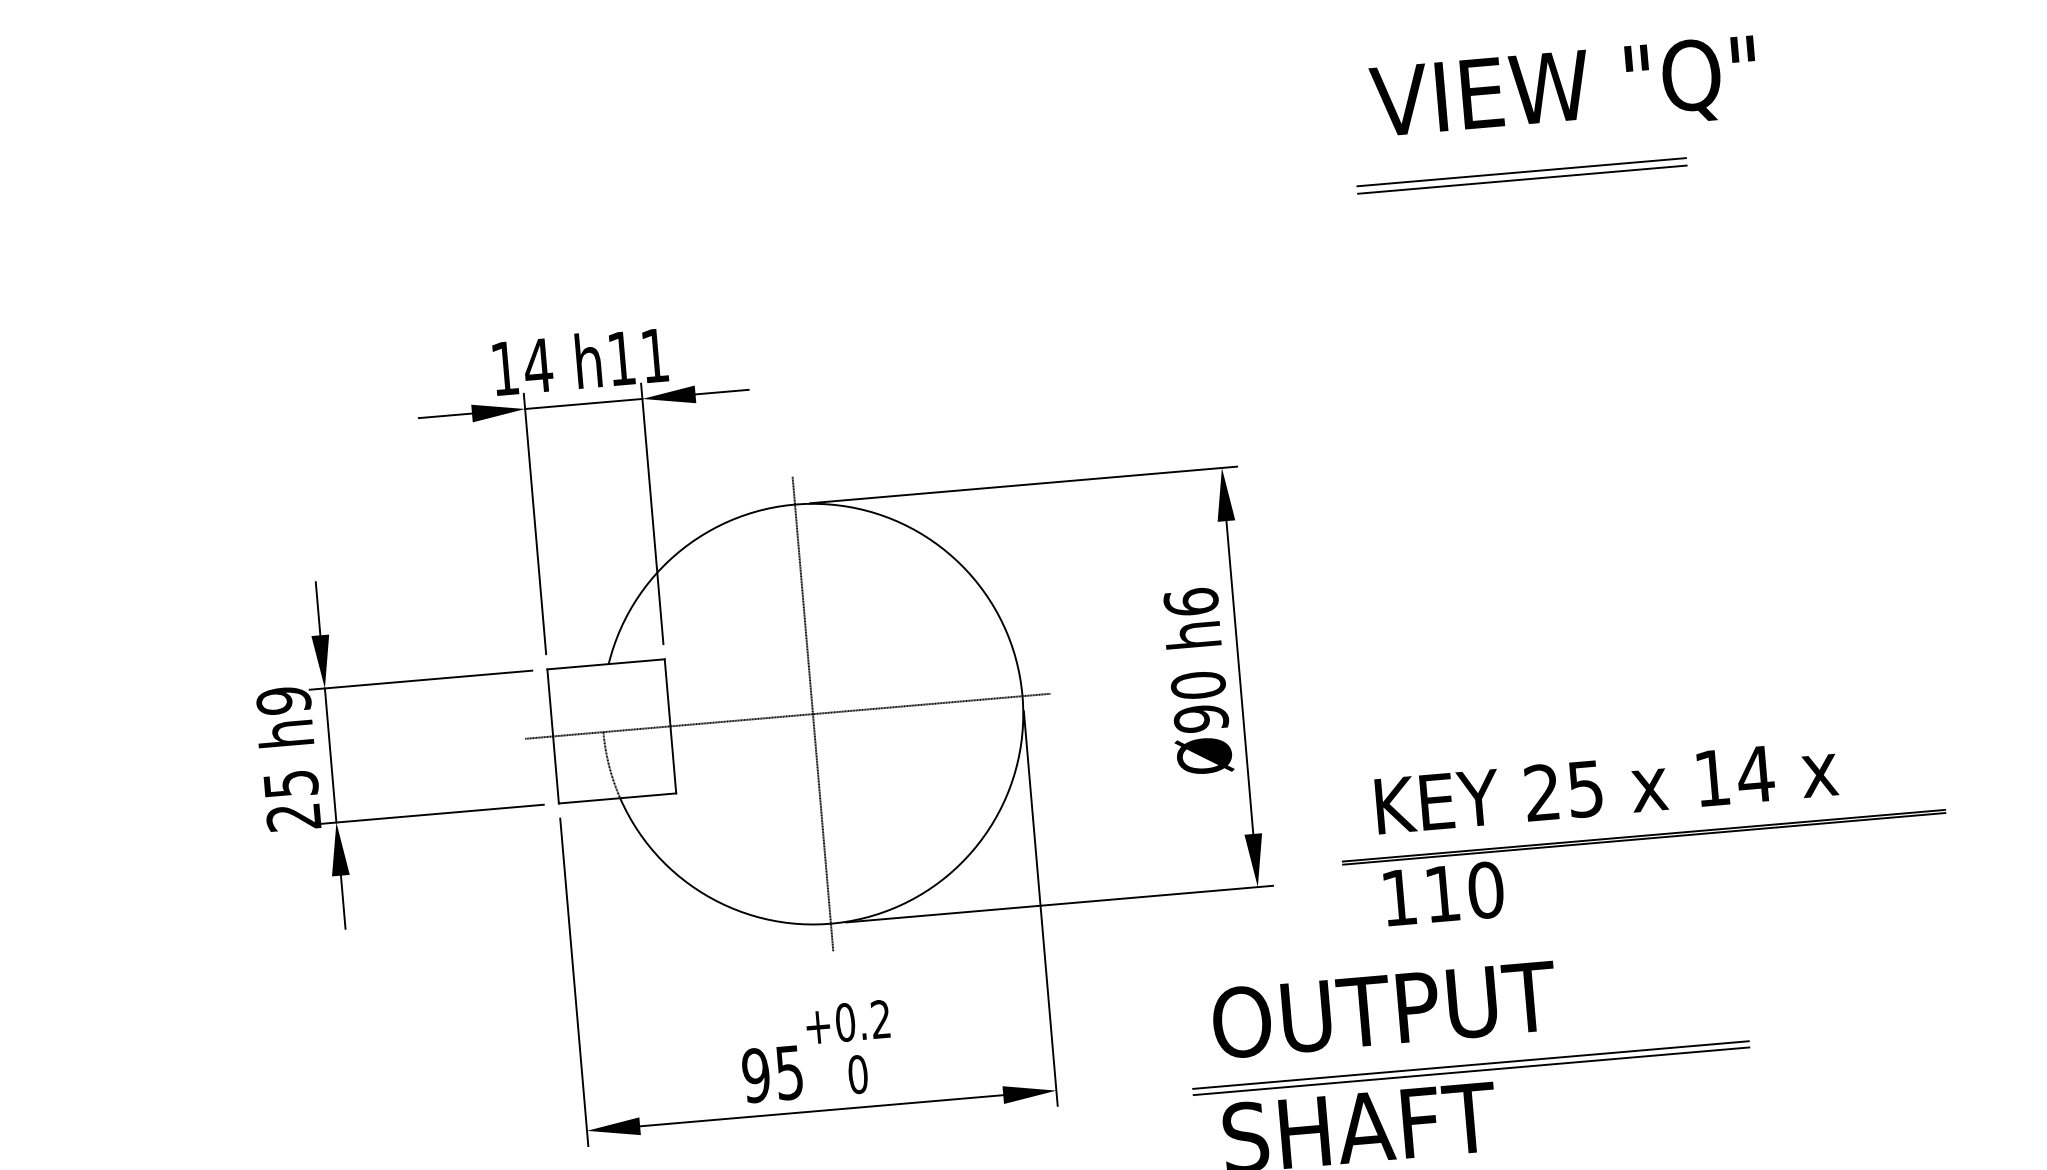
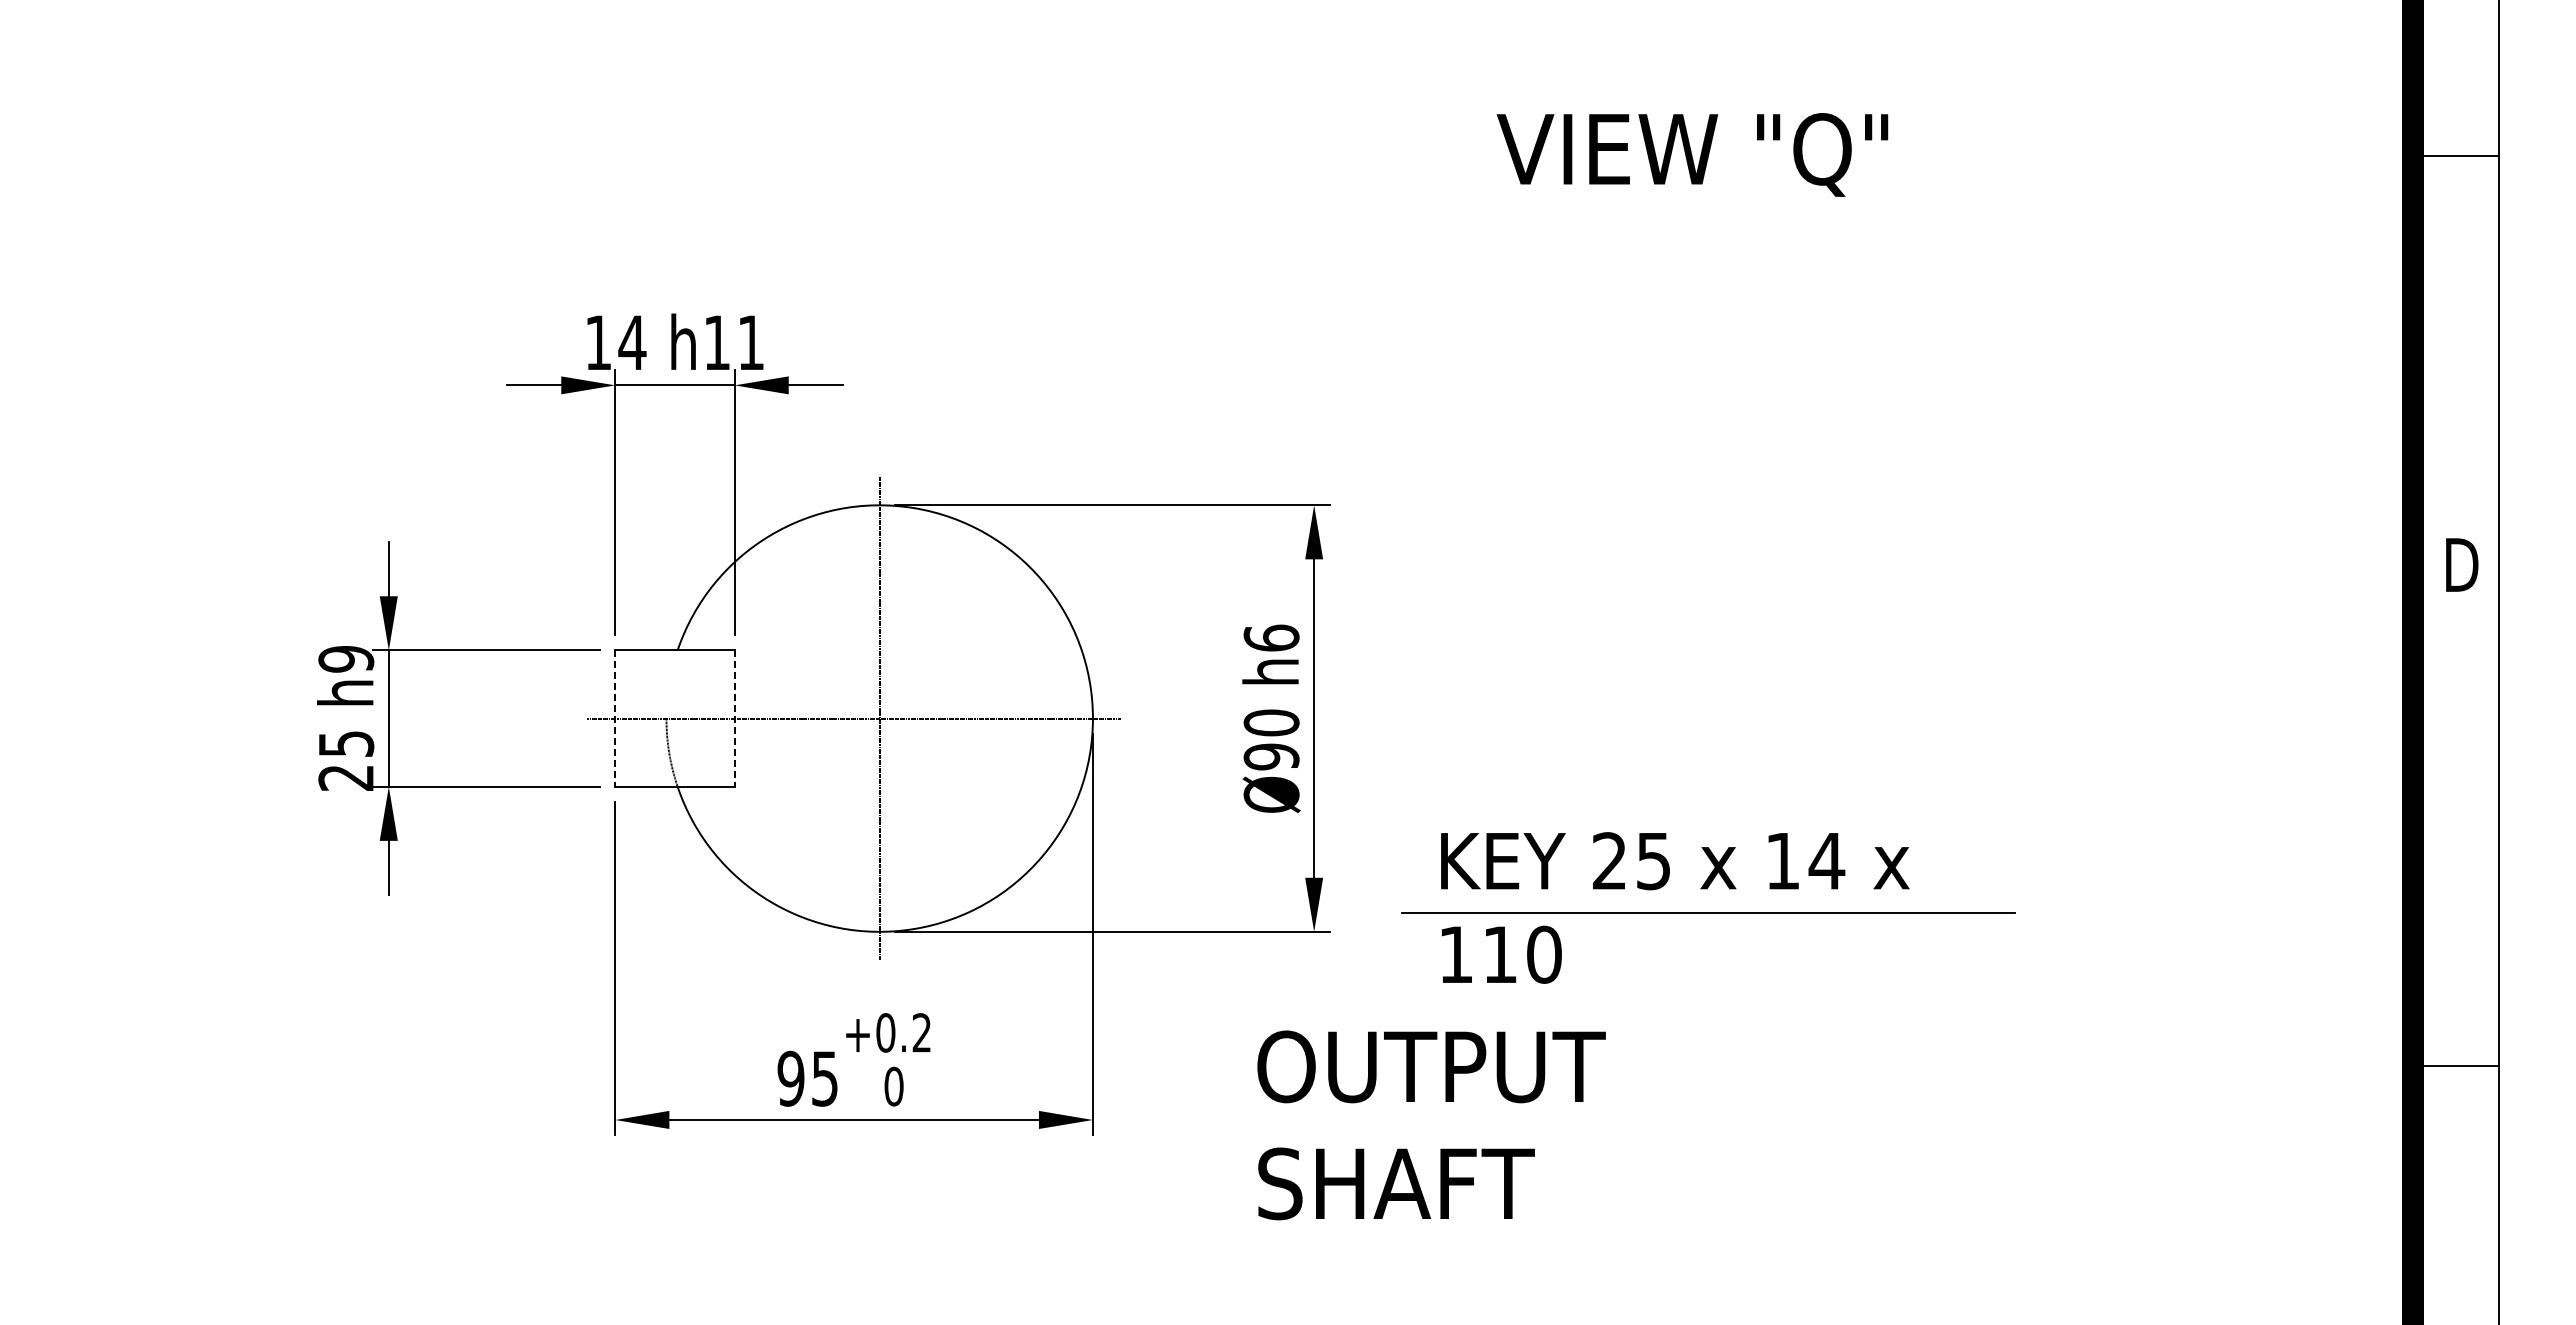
line: (1521, 172) -> (1642, 232), removed
line: (1522, 180) -> (1642, 240), removed
line: (670, 727) -> (734, 719), solid -> dashed
line: (553, 737) -> (615, 719), solid -> dashed
line: (1644, 838) -> (1708, 916), removed
part: (1470, 1067) -> (1513, 1132), removed

